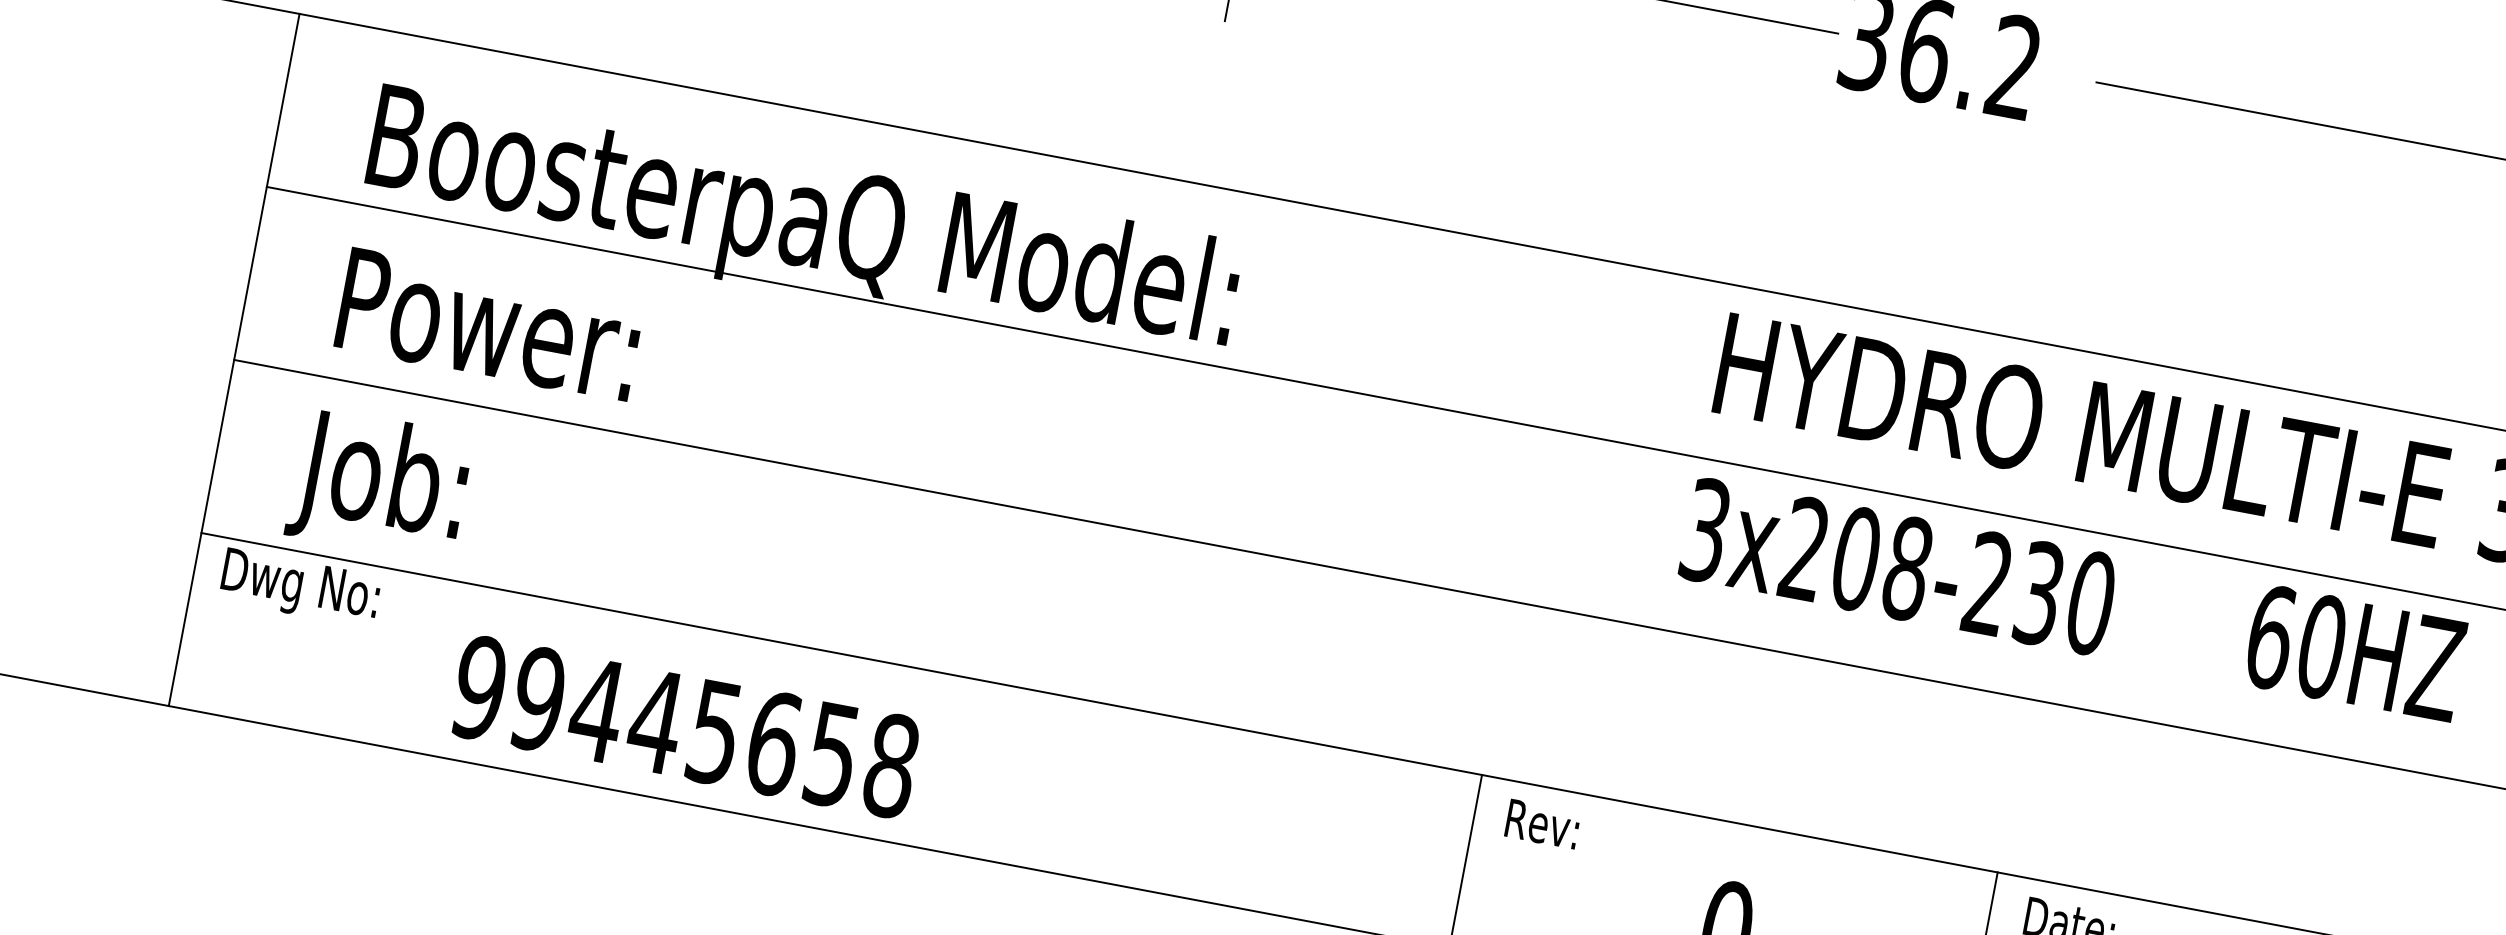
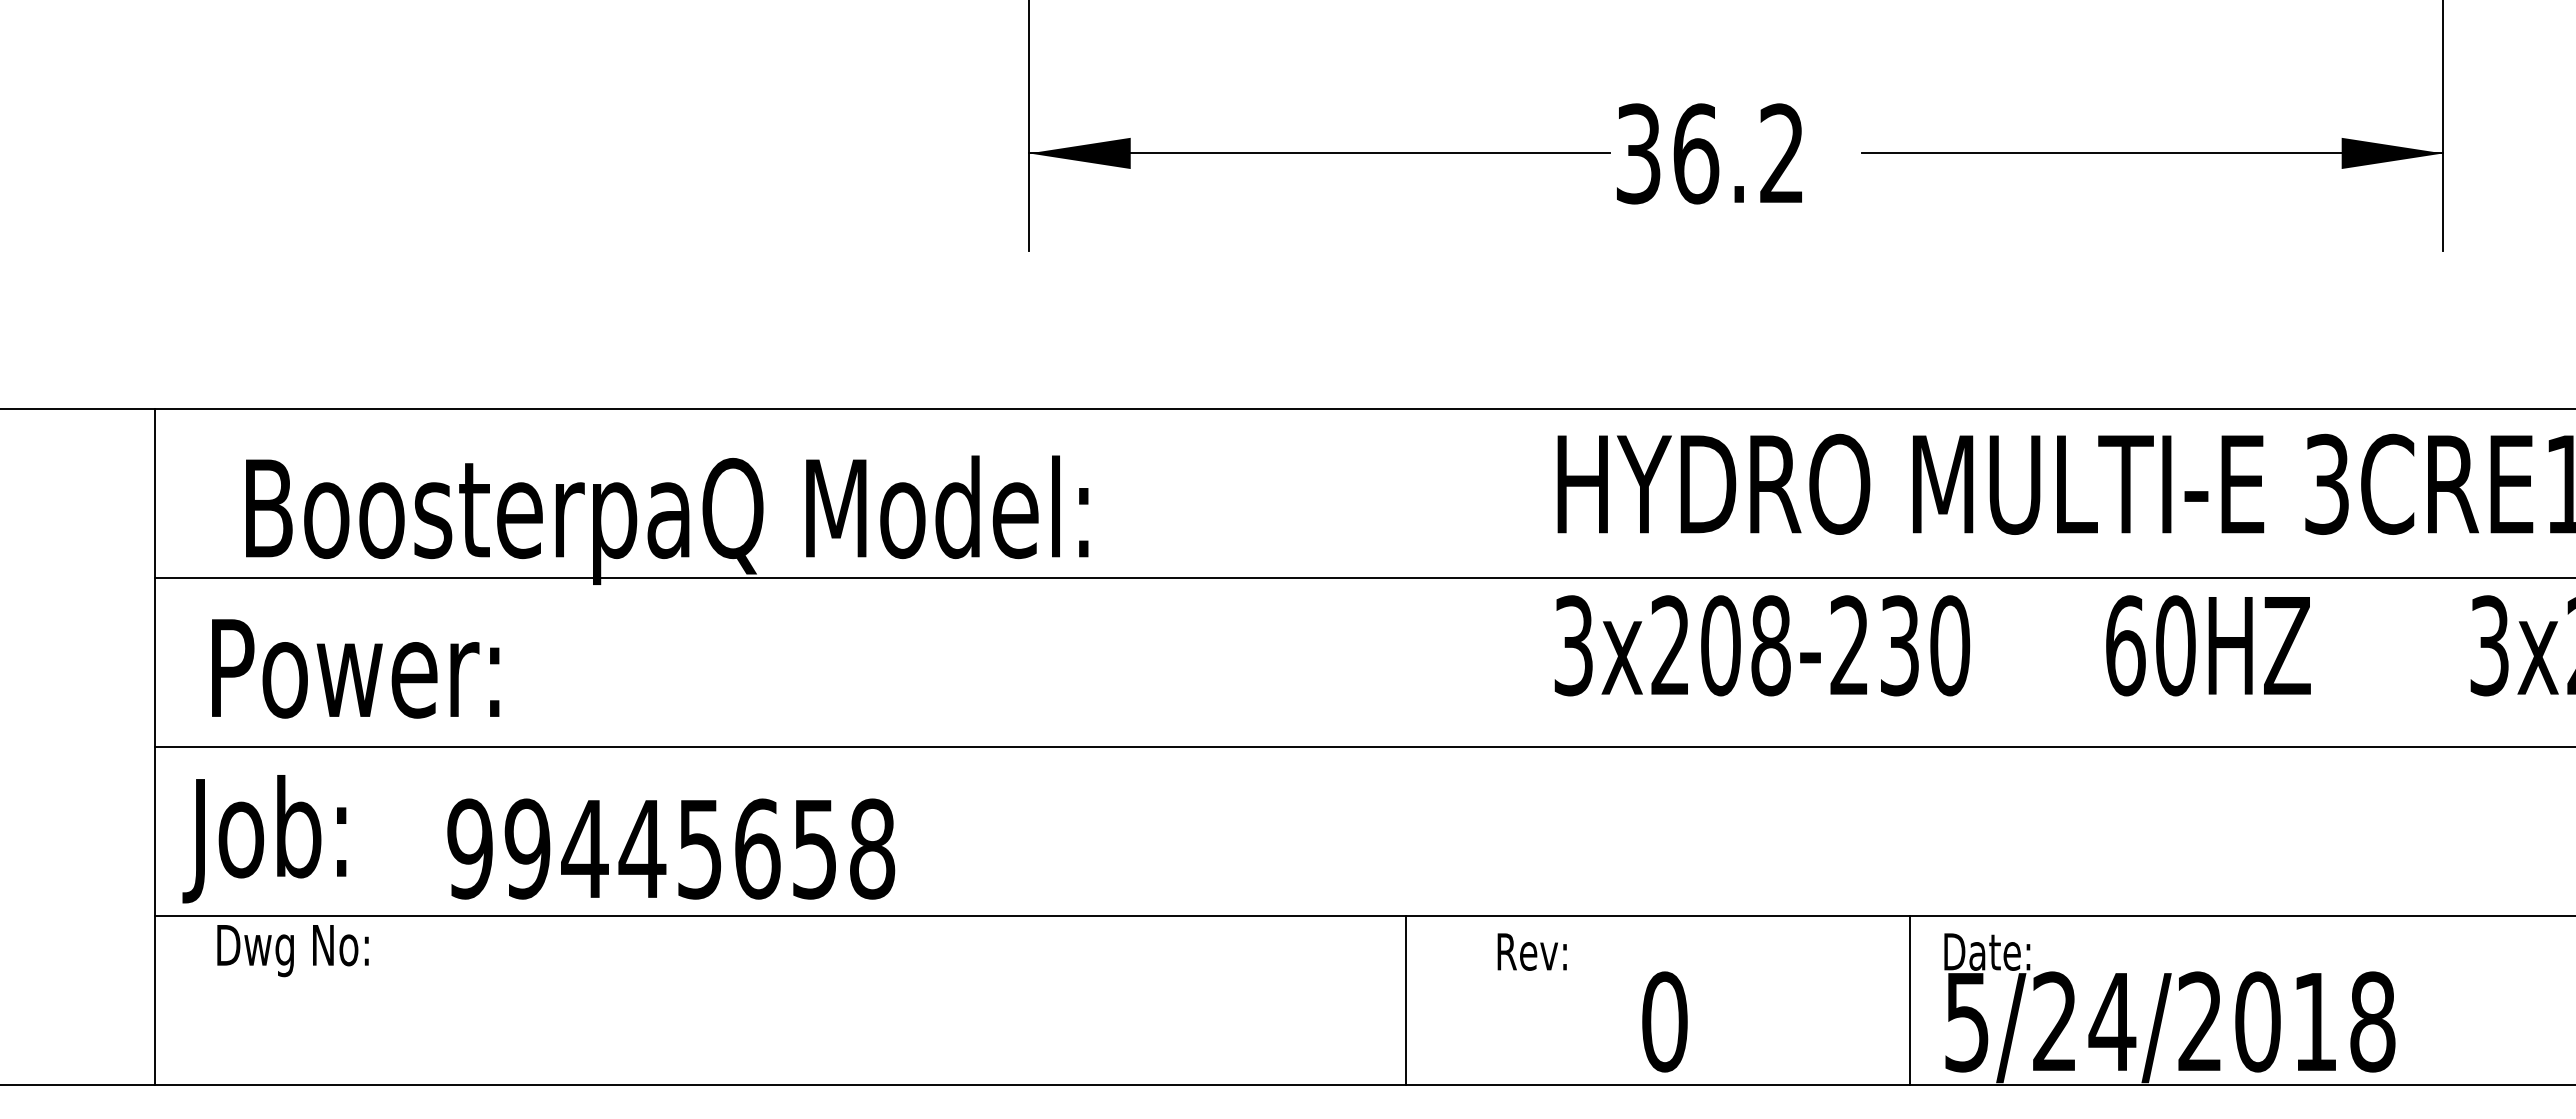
text: (489, 324) -> (355, 668), moved
text: (379, 485) -> (264, 839), moved
text: (299, 588) -> (292, 951), moved
text: (685, 726) -> (671, 848), moved
text: (1542, 823) -> (1531, 951), moved

